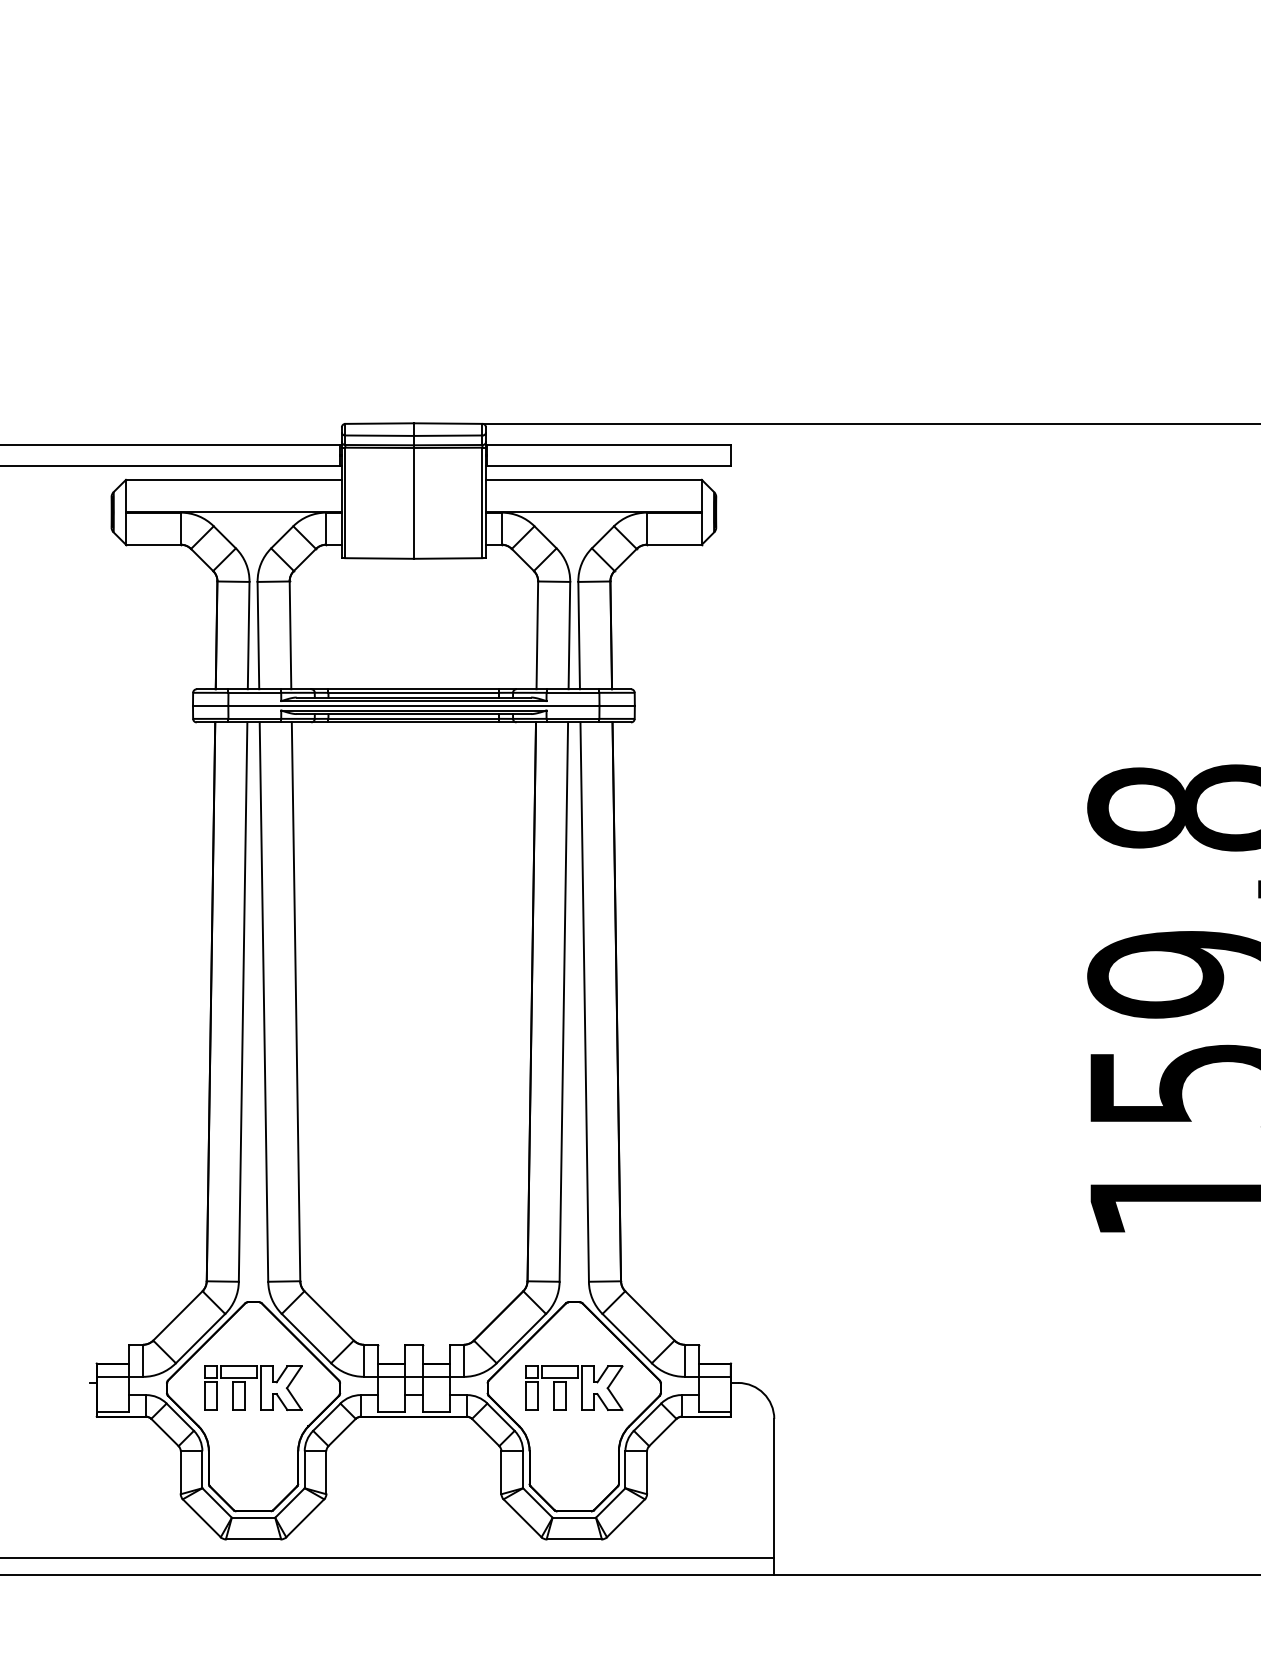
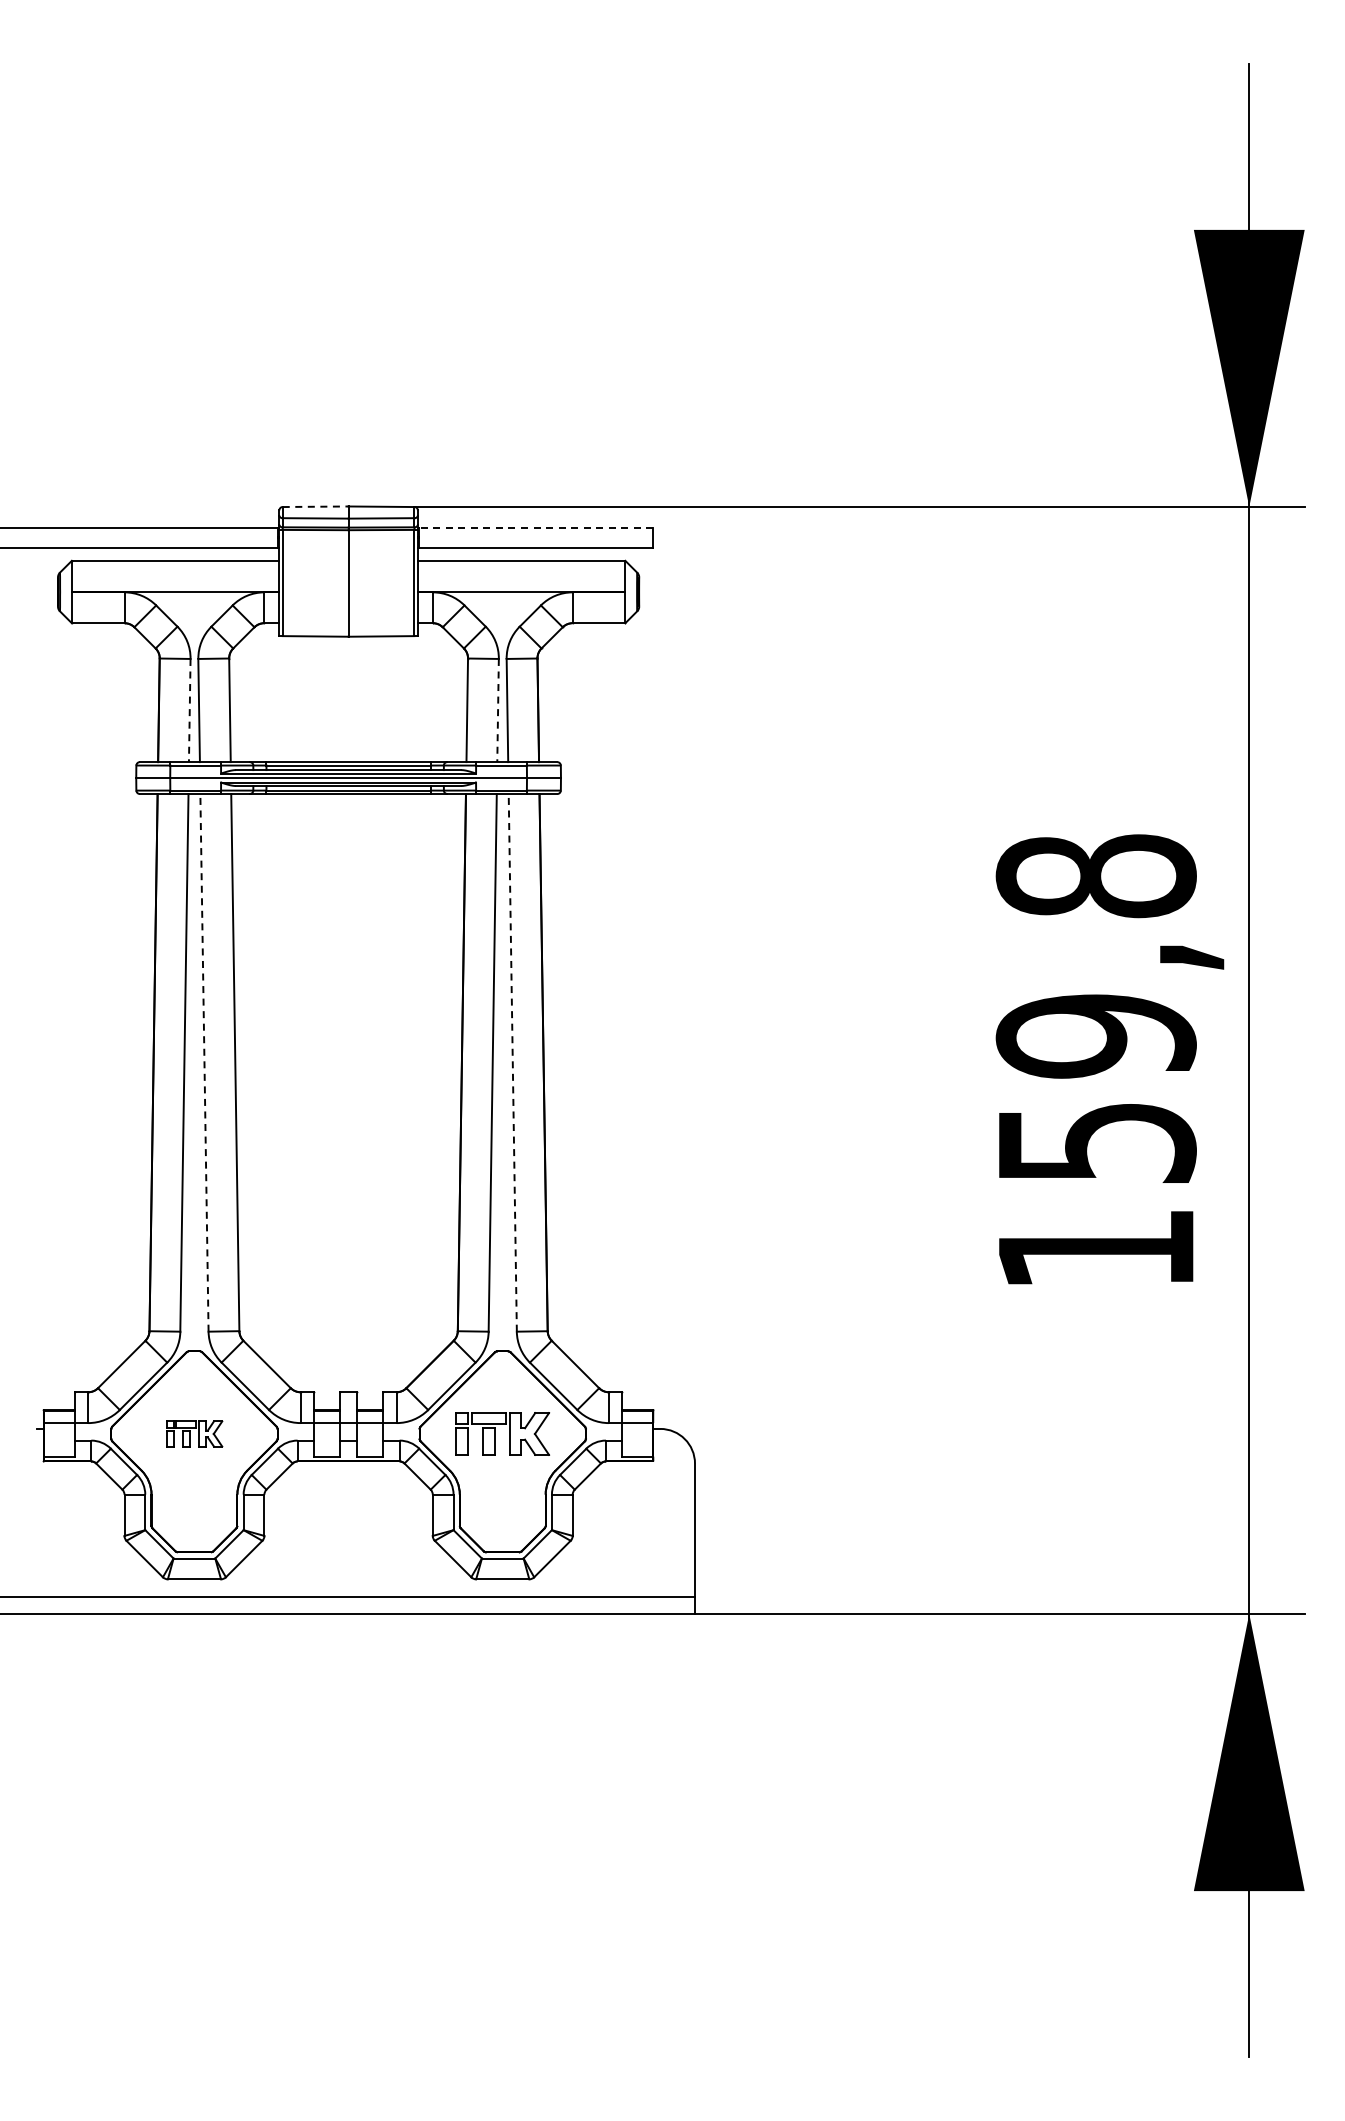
line: (379, 423) -> (315, 506), solid -> dashed
line: (608, 445) -> (535, 527), solid -> dashed
line: (248, 635) -> (189, 710), solid -> dashed
line: (569, 635) -> (498, 710), solid -> dashed
line: (264, 1001) -> (204, 1062), solid -> dashed
line: (584, 1001) -> (512, 1062), solid -> dashed
part: (253, 1387) -> (194, 1433), size x0.6

